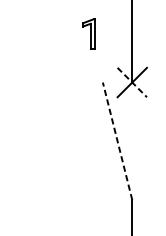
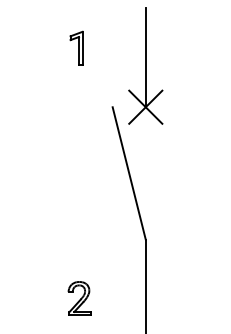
part: (88, 33) -> (76, 47), moved
line: (132, 82) -> (146, 107), dashed -> solid
line: (117, 141) -> (129, 173), dashed -> solid

